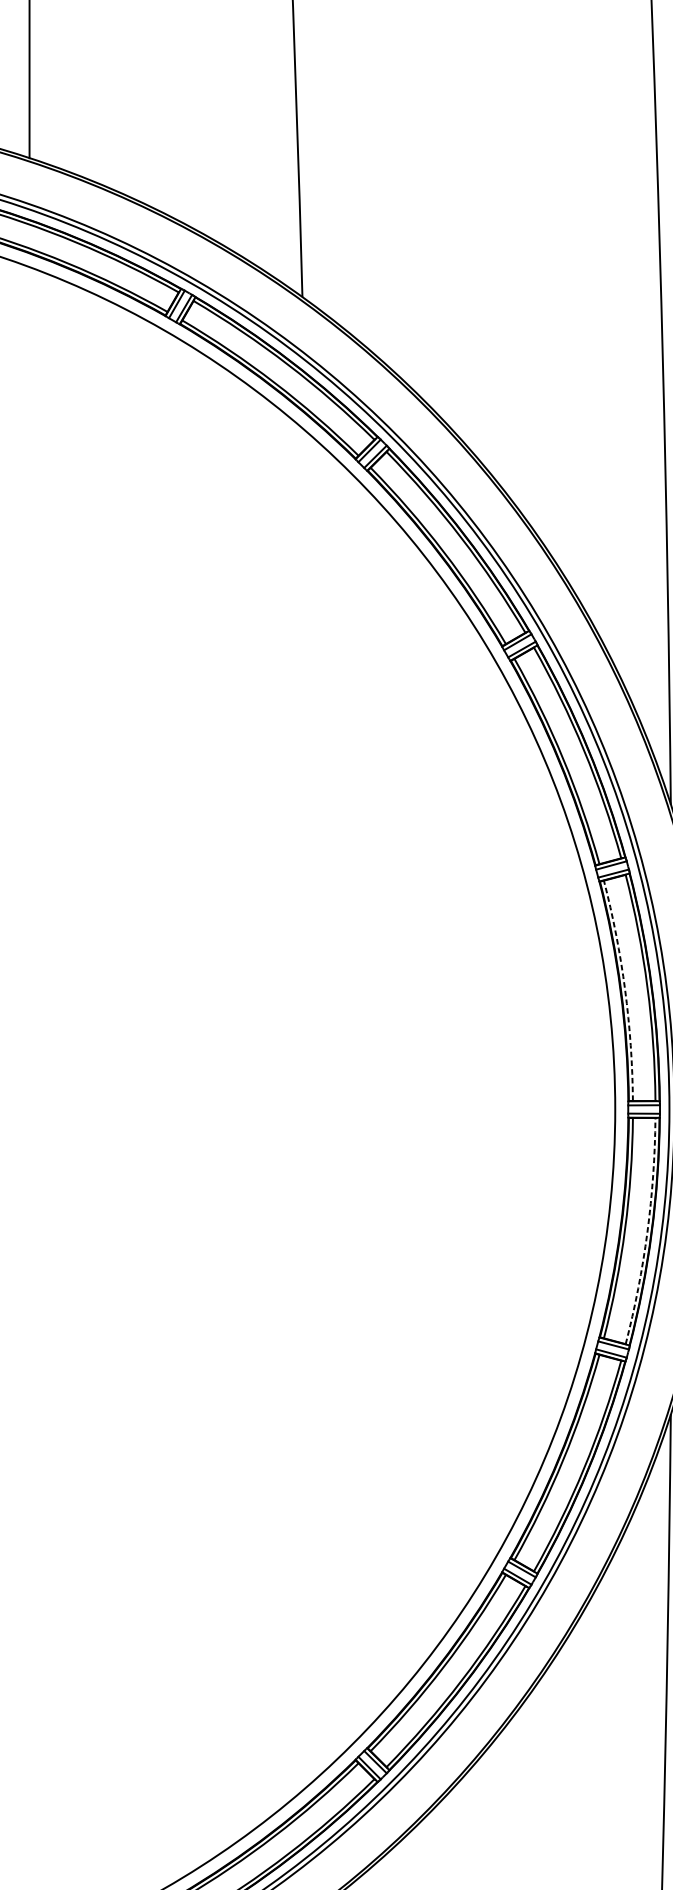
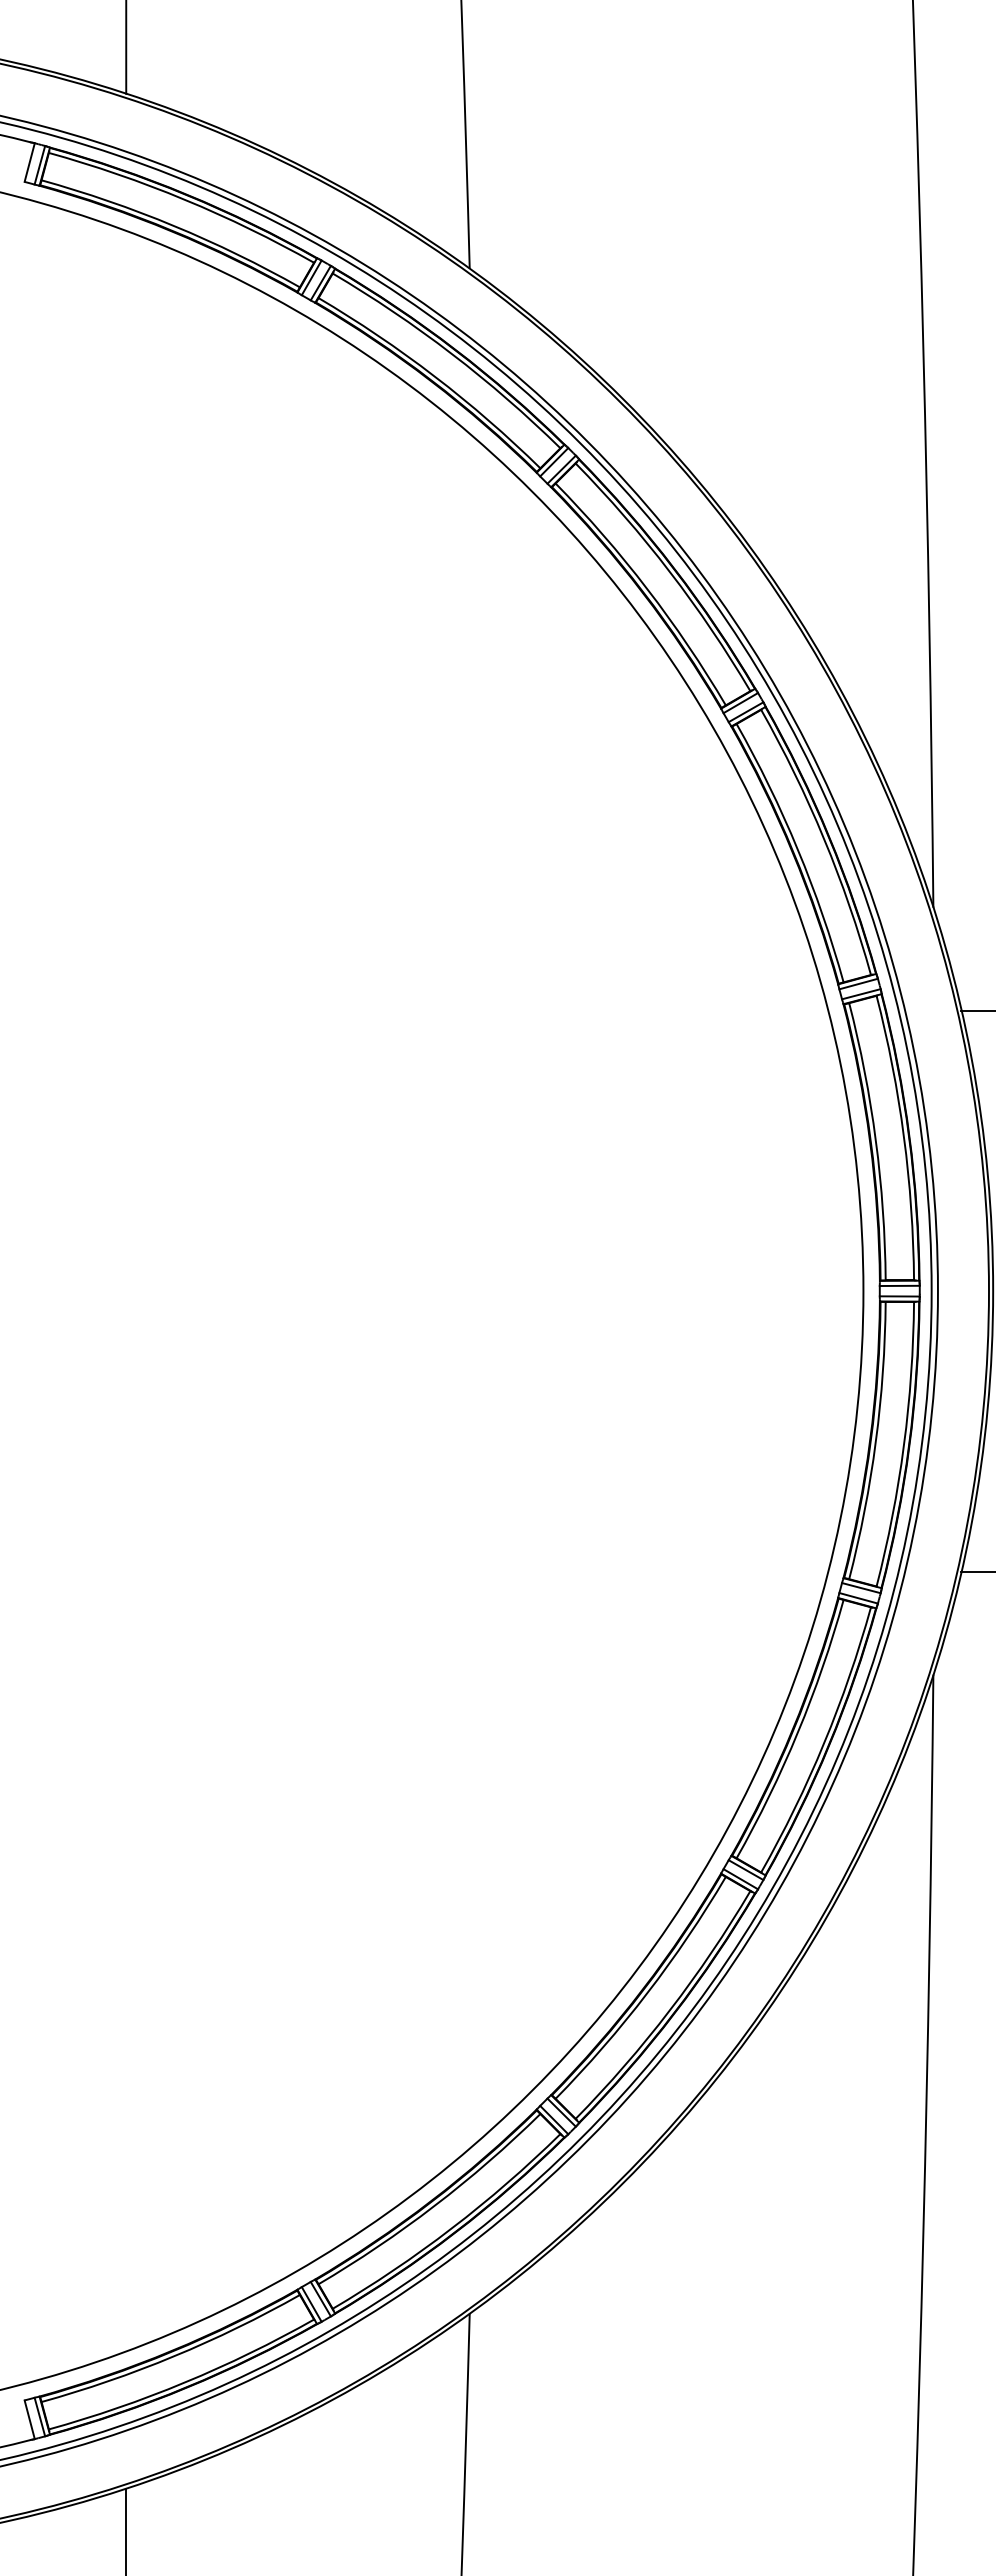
arc: (624, 989) -> (875, 1140), dashed -> solid
arc: (647, 1232) -> (903, 1445), dashed -> solid

